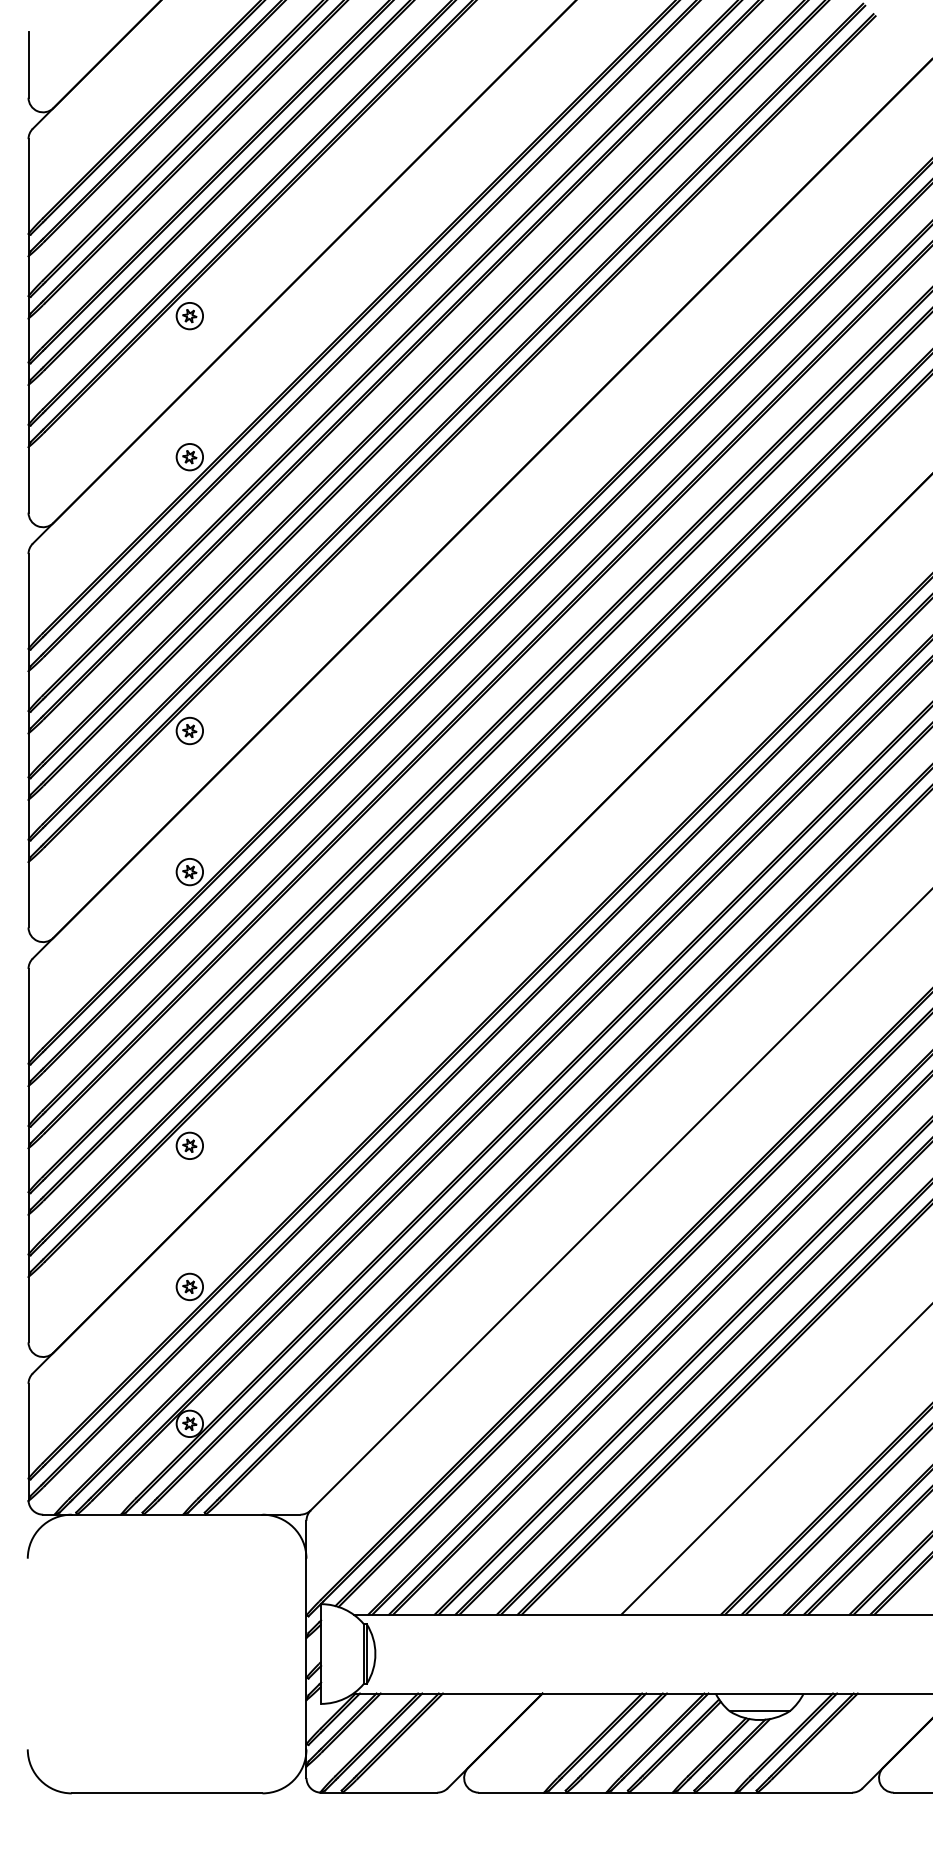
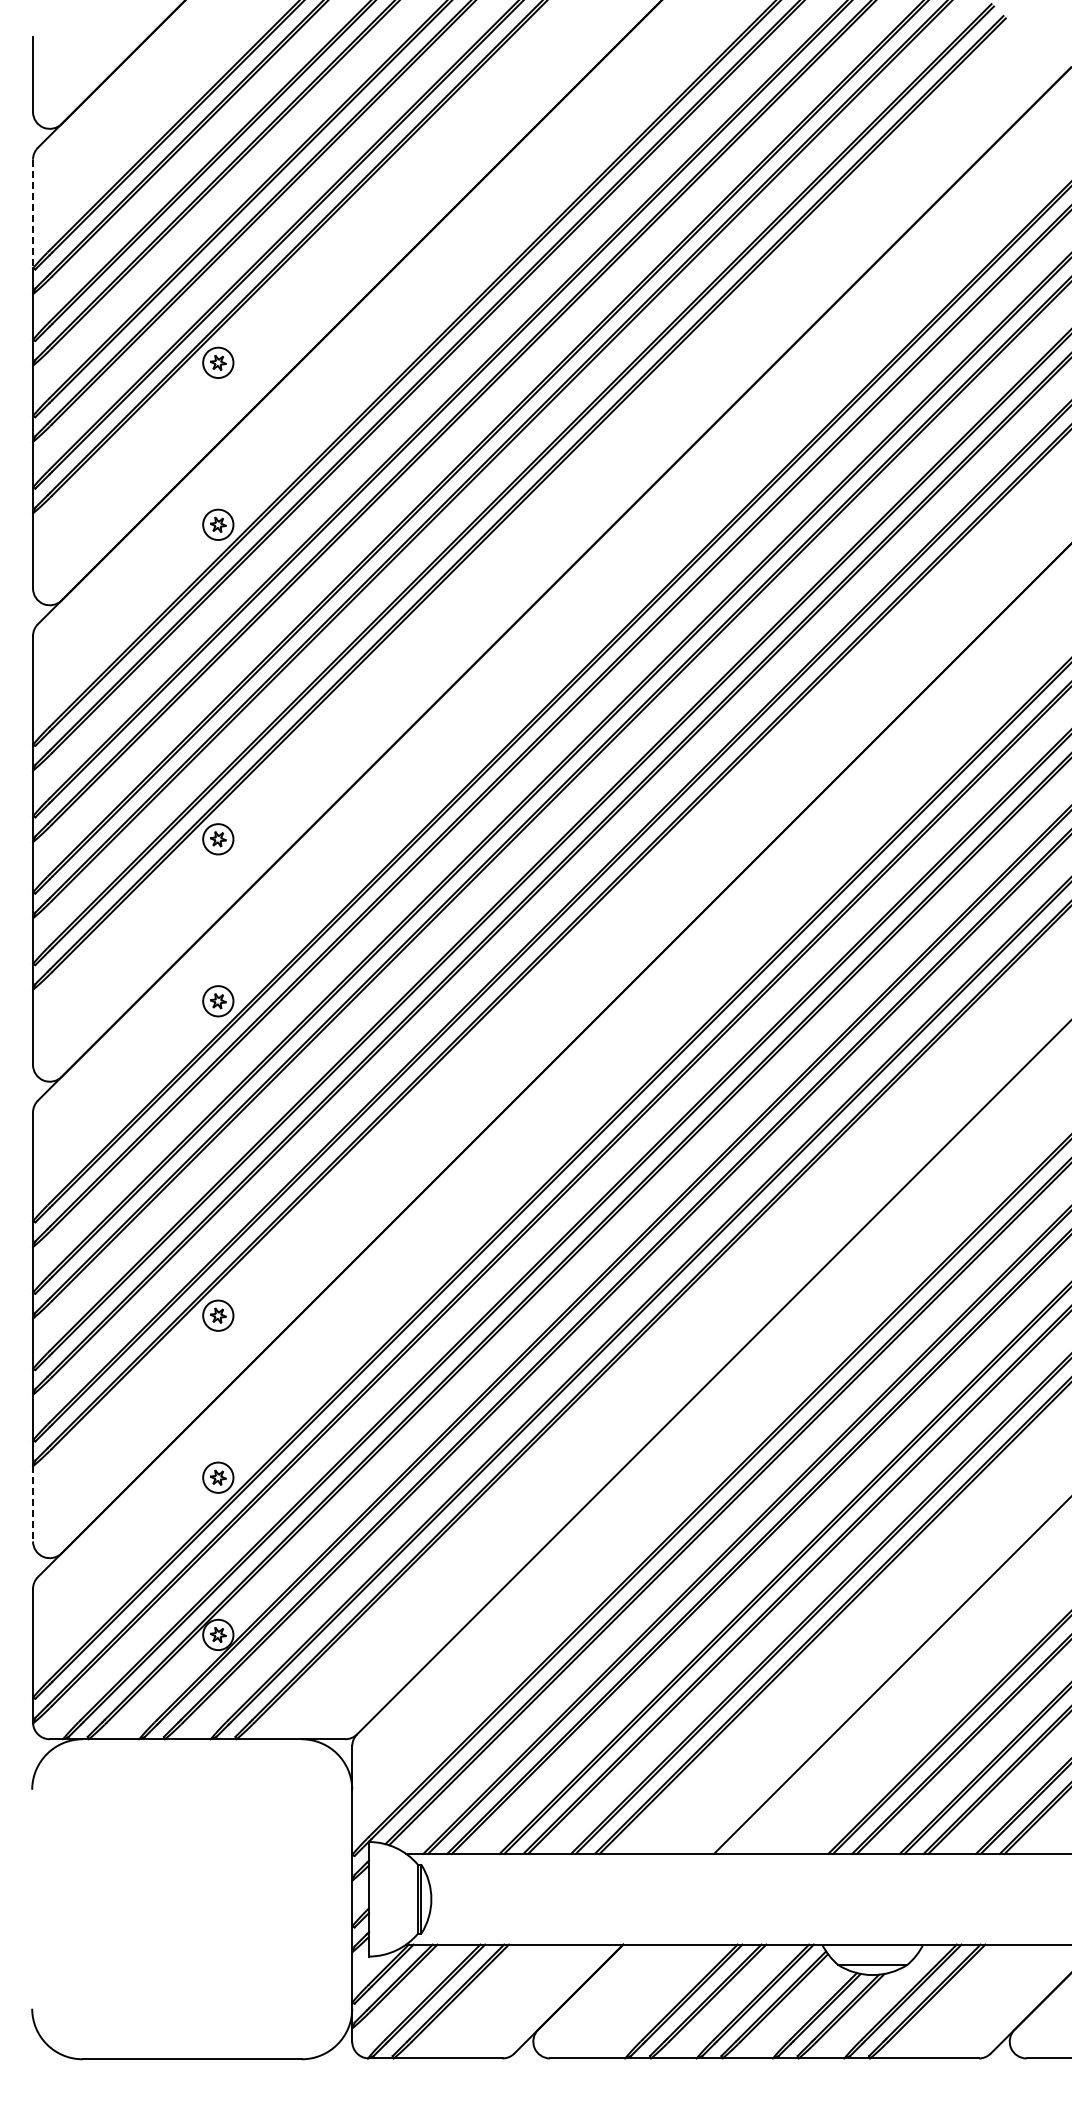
line: (28, 186) -> (33, 214), solid -> dashed
line: (28, 1309) -> (33, 1503), solid -> dashed

